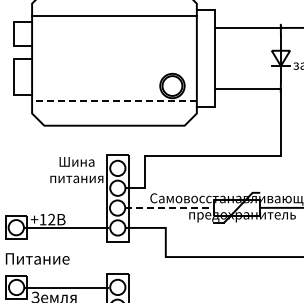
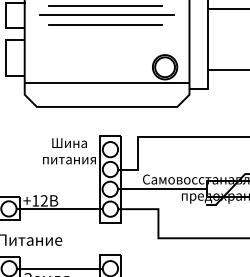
line: (112, 25) -> (105, 6), added
line: (114, 34) -> (107, 15), added
line: (112, 43) -> (105, 24), added
line: (113, 101) -> (106, 82), dashed -> solid
line: (171, 208) -> (164, 189), dashed -> solid

